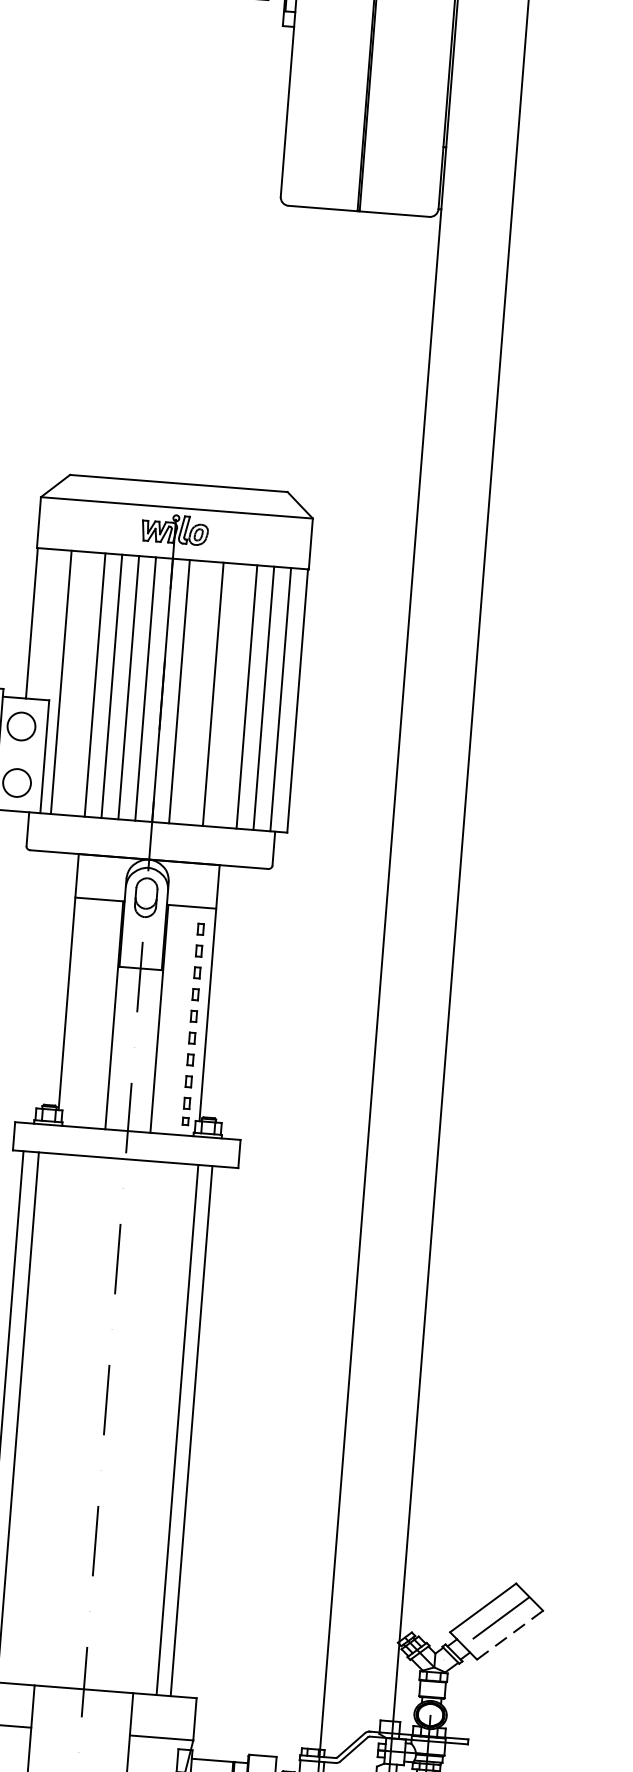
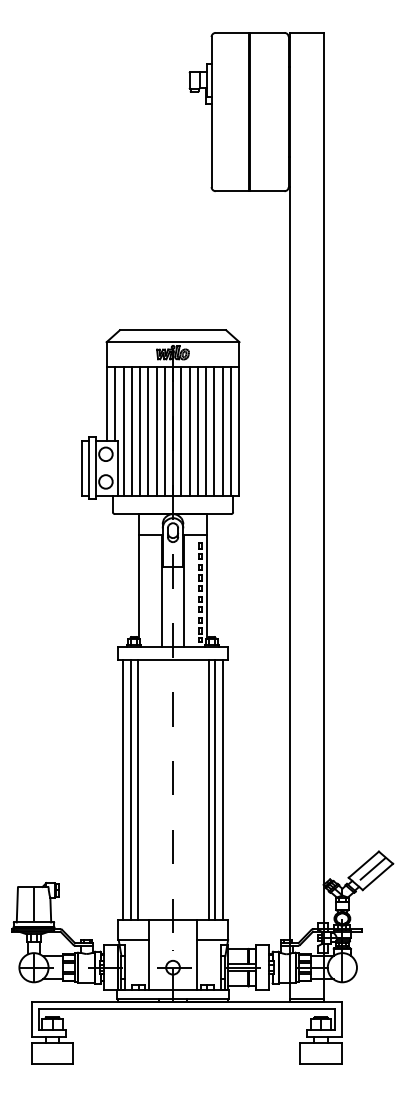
line: (49, 624) -> (115, 403), added
line: (77, 683) -> (131, 431), added
line: (196, 693) -> (189, 431), added
line: (230, 696) -> (206, 431), added
line: (32, 1417) -> (137, 789), added
line: (206, 1431) -> (222, 789), added
line: (509, 1636) -> (377, 877), dashed -> solid

